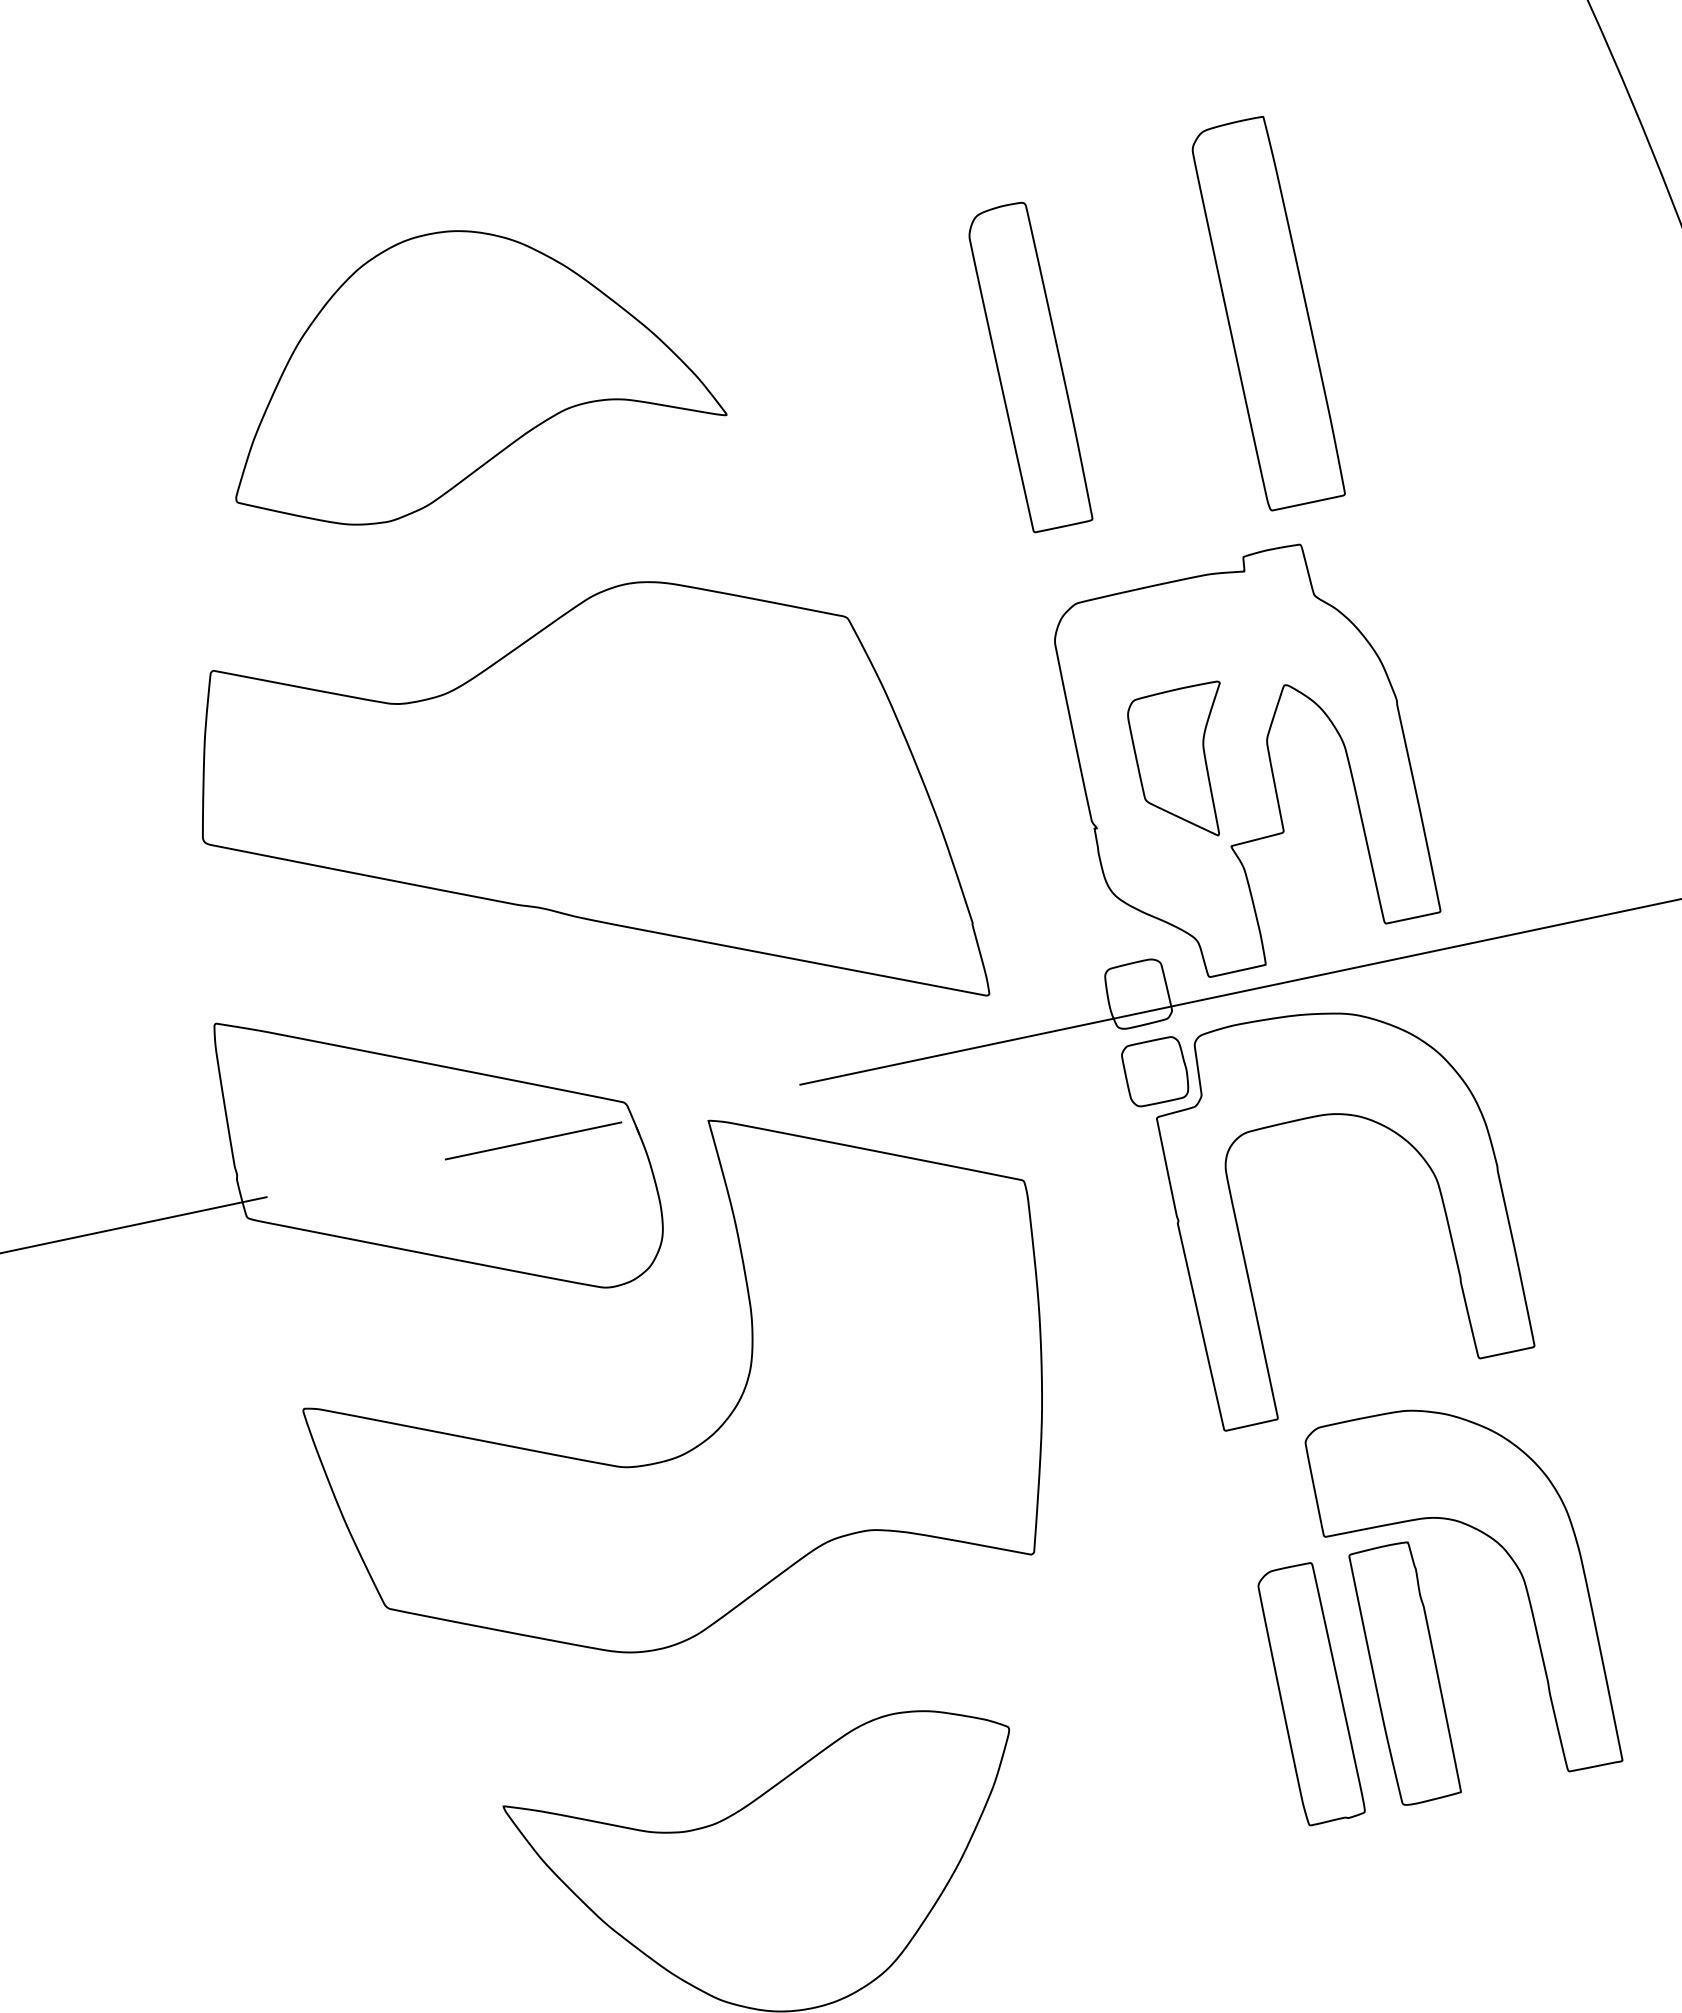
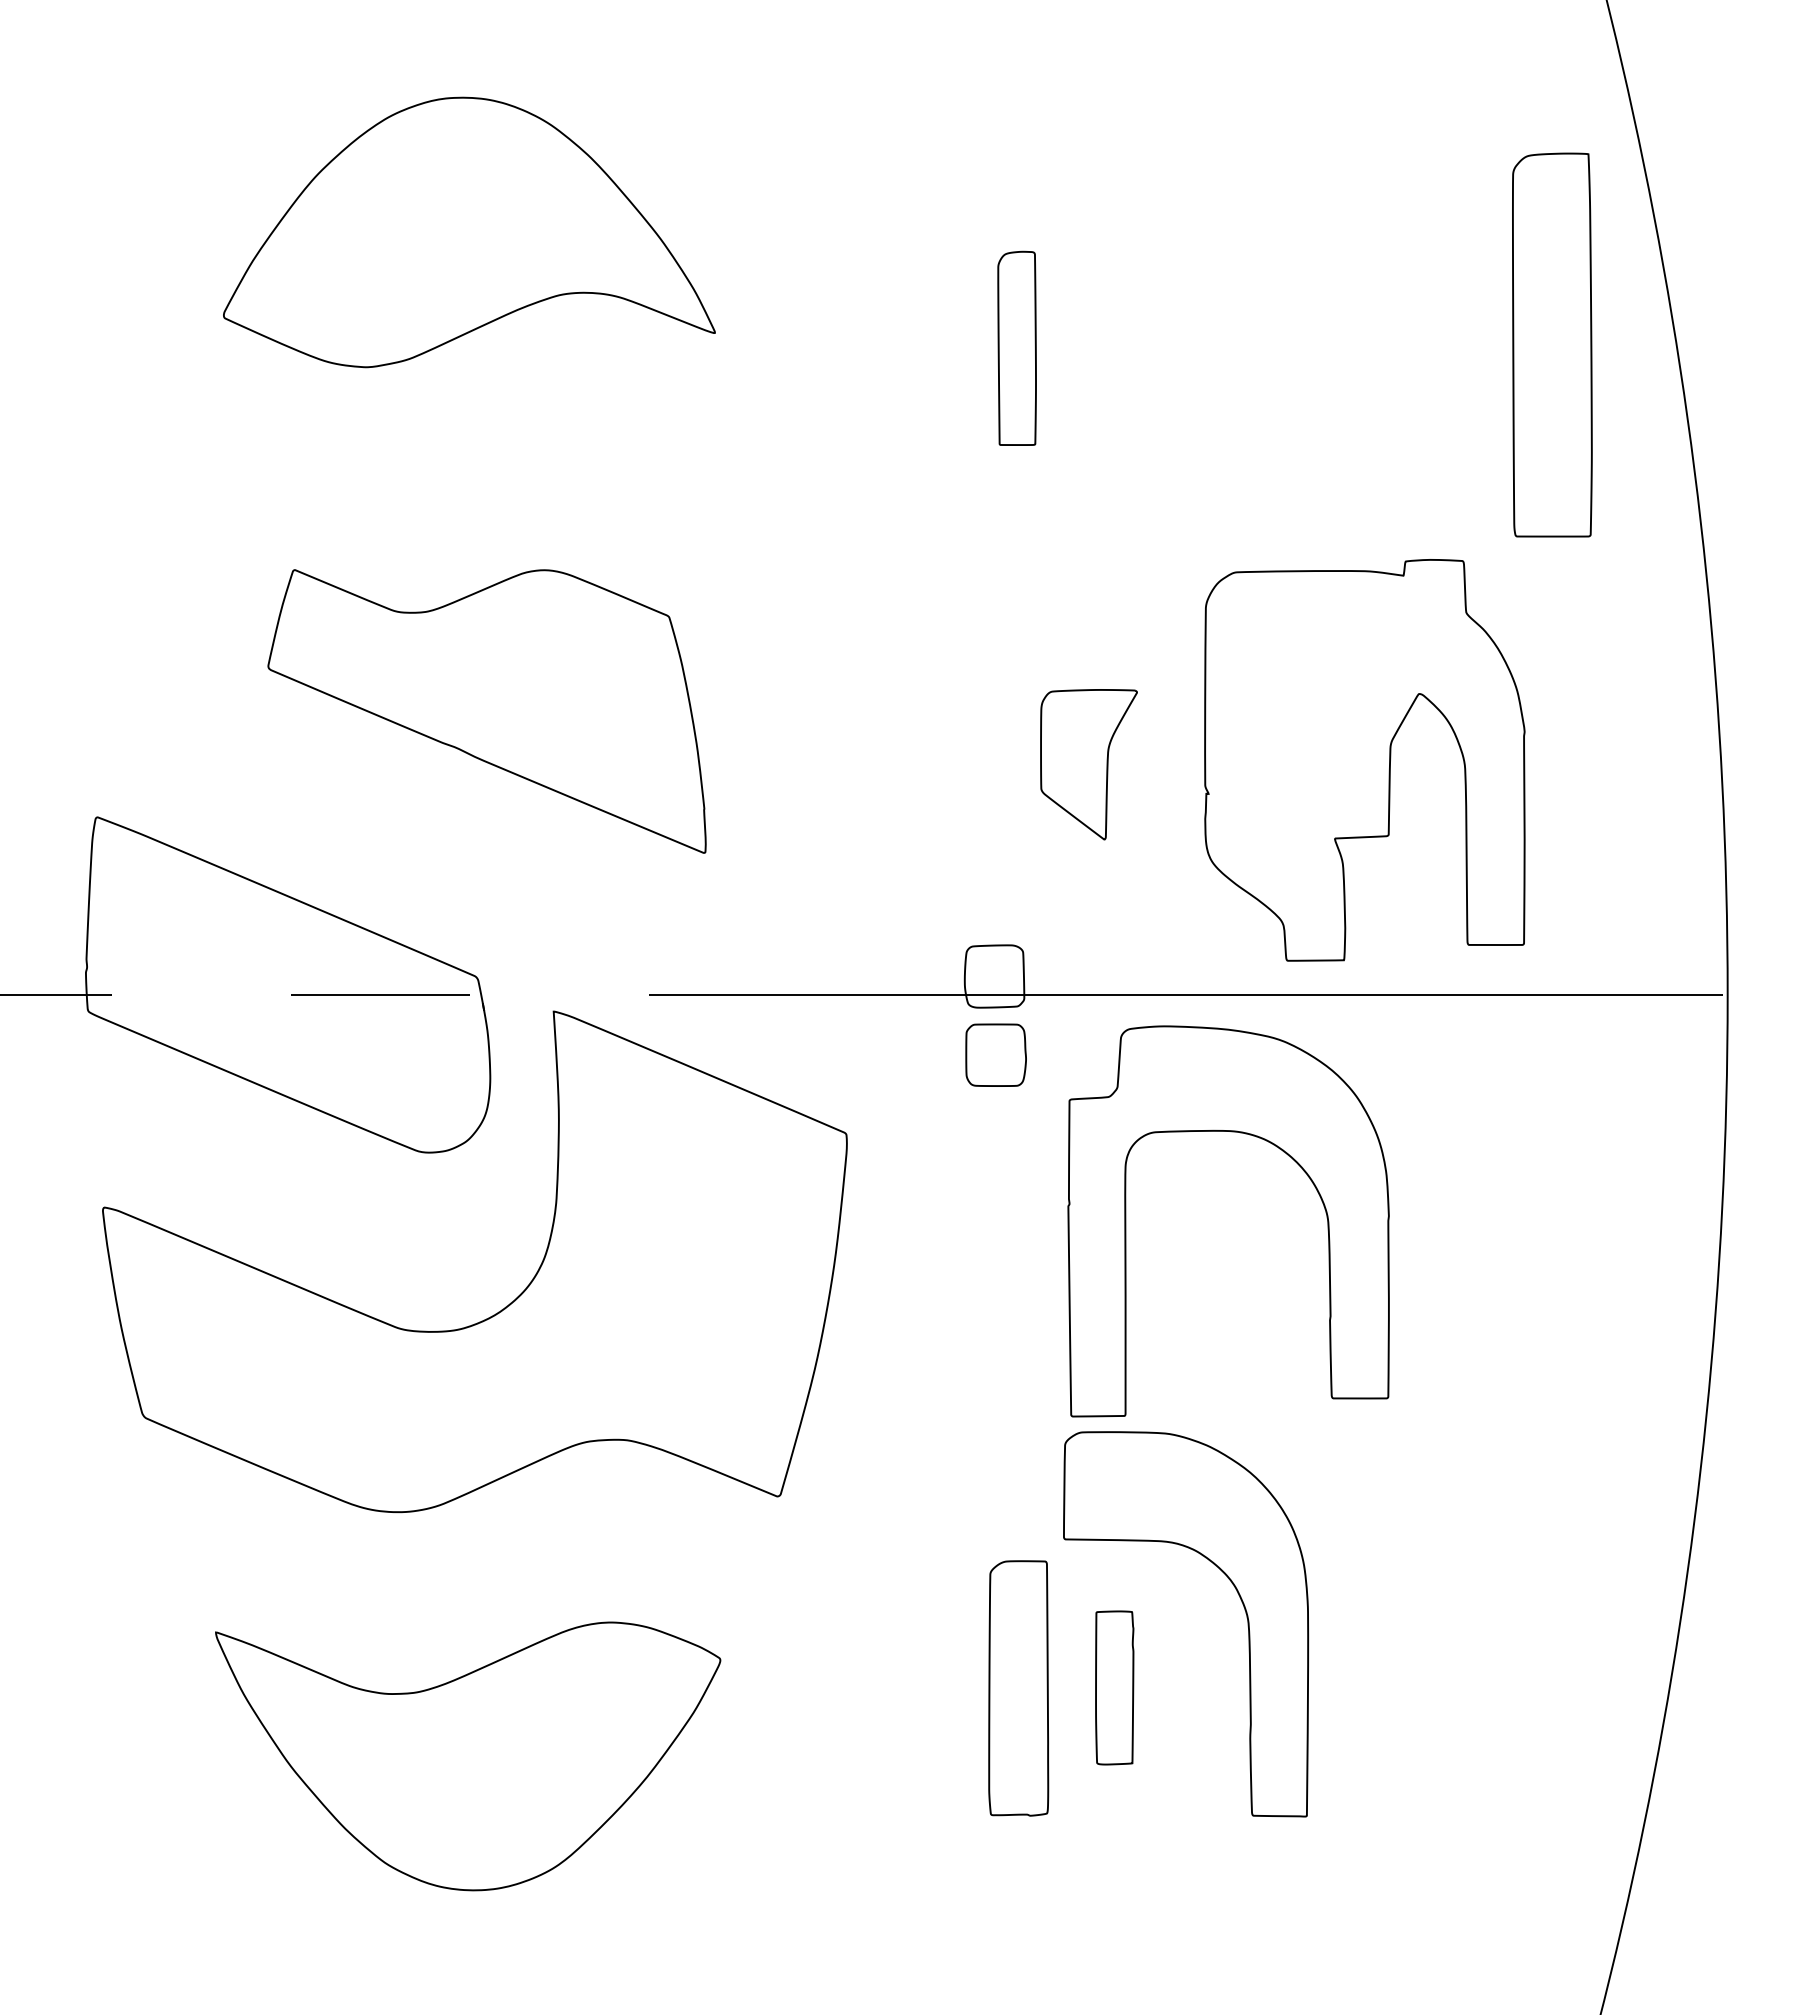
part: (1267, 312) -> (1552, 344), moved
part: (1028, 367) -> (1016, 348), size x0.6
part: (1244, 762) -> (1364, 760), moved
part: (579, 837) -> (486, 711), size x0.6
part: (1366, 1119) -> (1271, 1144), moved
part: (1405, 1673) -> (1114, 1687), size x0.6

